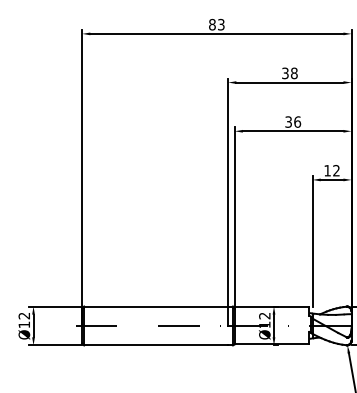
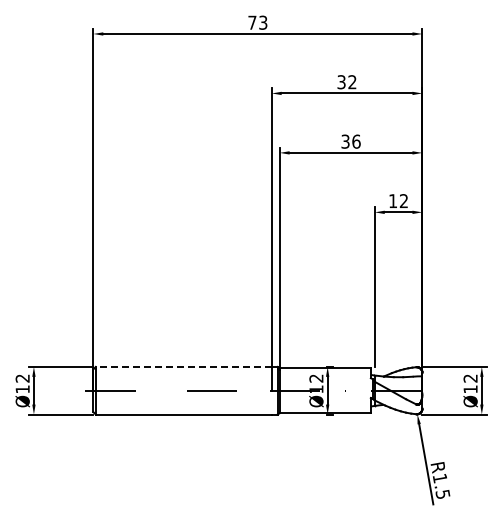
text: (212, 24) -> (252, 22), 83 -> 73
text: (294, 73) -> (352, 82), 38 -> 32
line: (155, 306) -> (183, 366), solid -> dashed

